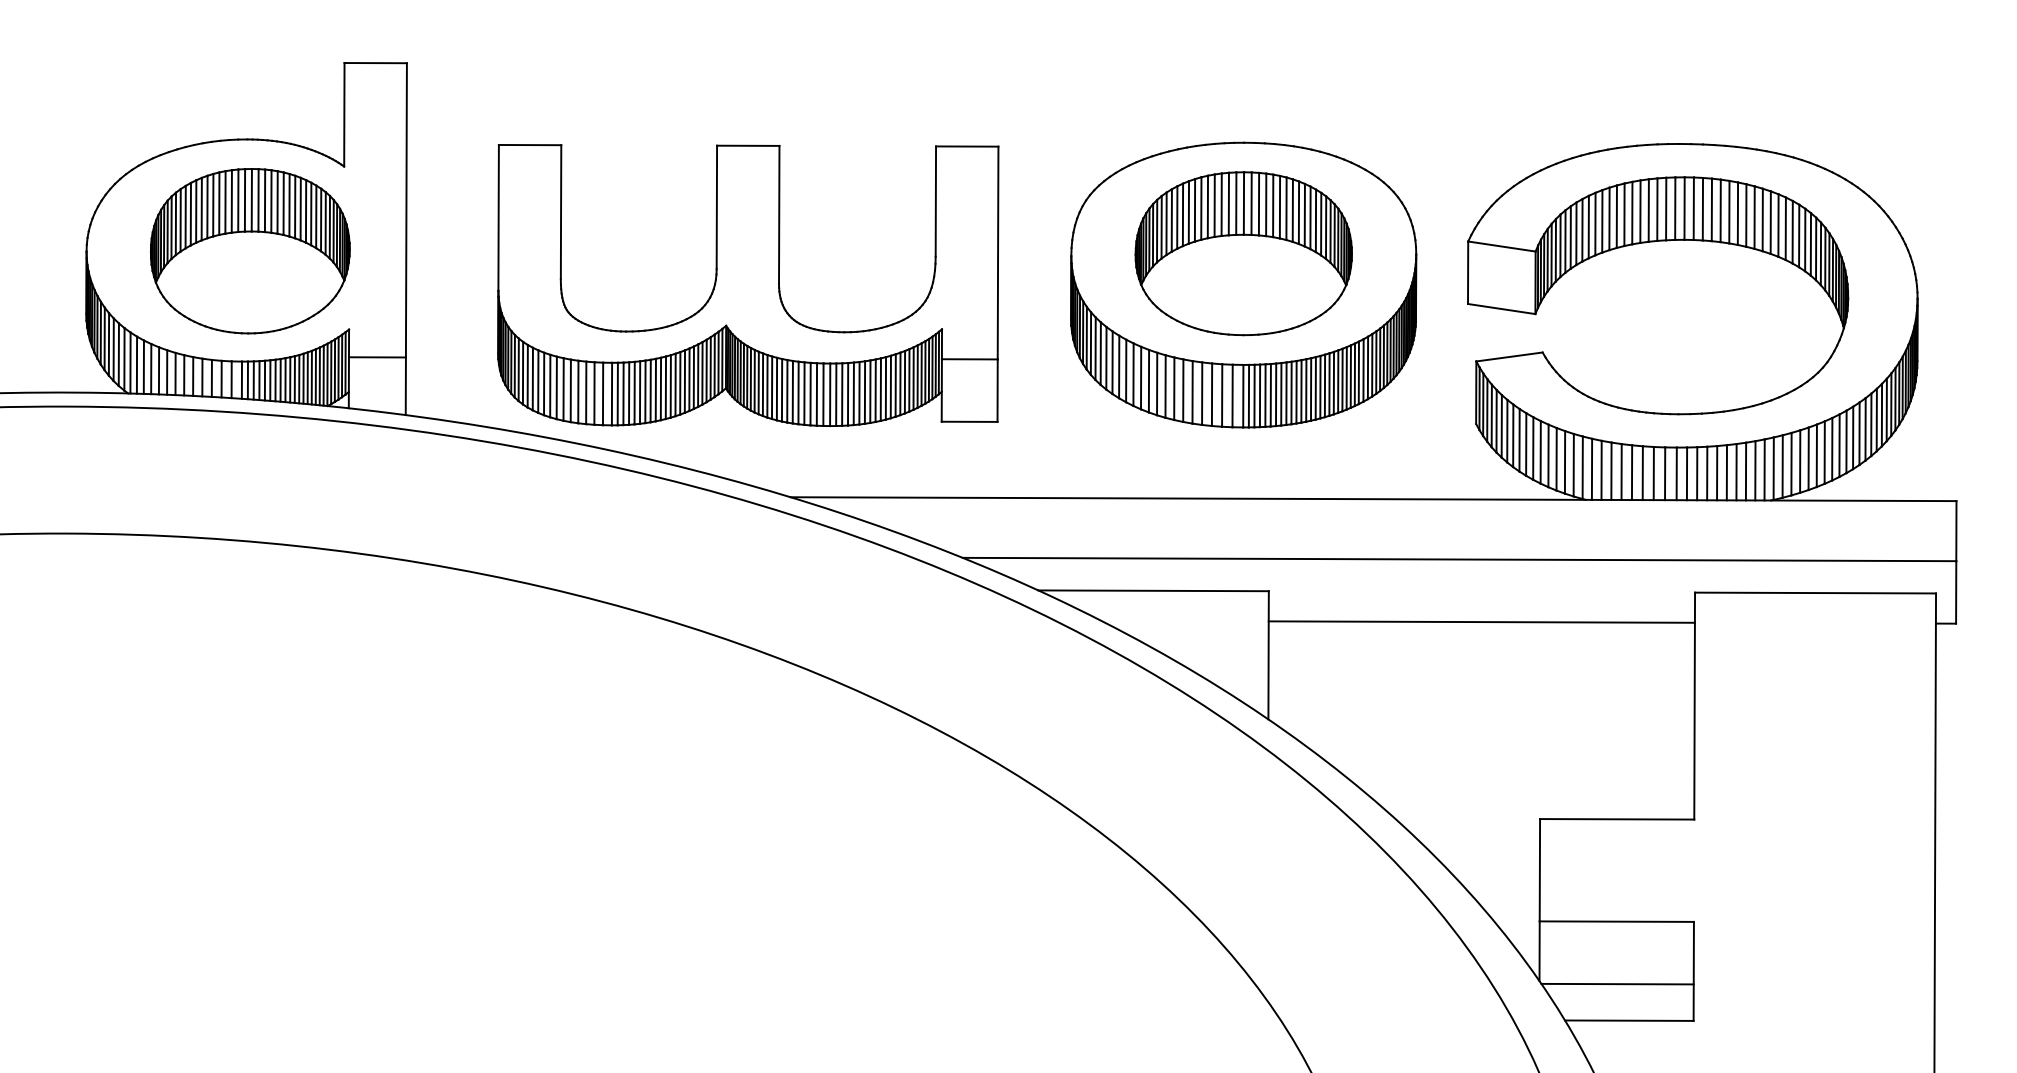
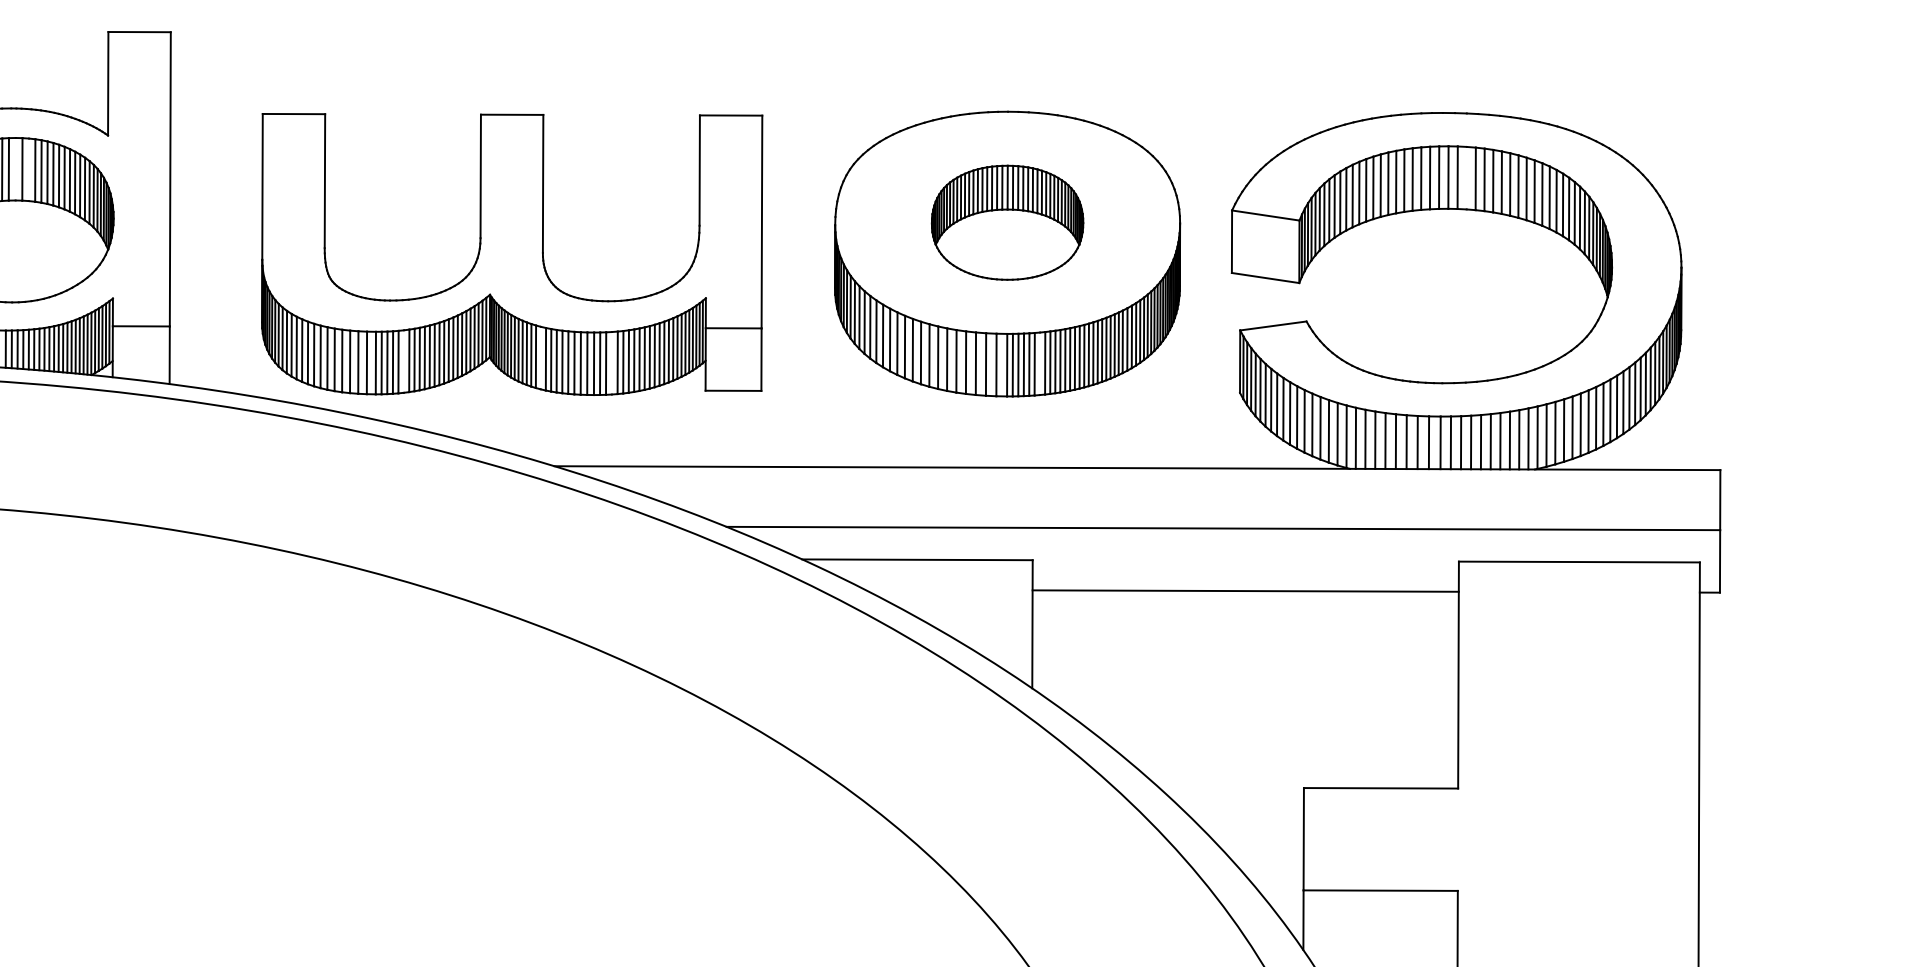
line: (251, 200) -> (15, 169), removed
line: (264, 200) -> (28, 169), removed
line: (1702, 208) -> (1466, 177), removed
part: (1243, 253) -> (1007, 222), size x0.7
line: (776, 388) -> (540, 357), removed
line: (639, 392) -> (403, 361), removed
line: (848, 394) -> (612, 363), removed
line: (1276, 394) -> (1040, 363), removed
line: (1617, 983) -> (1381, 952), removed

